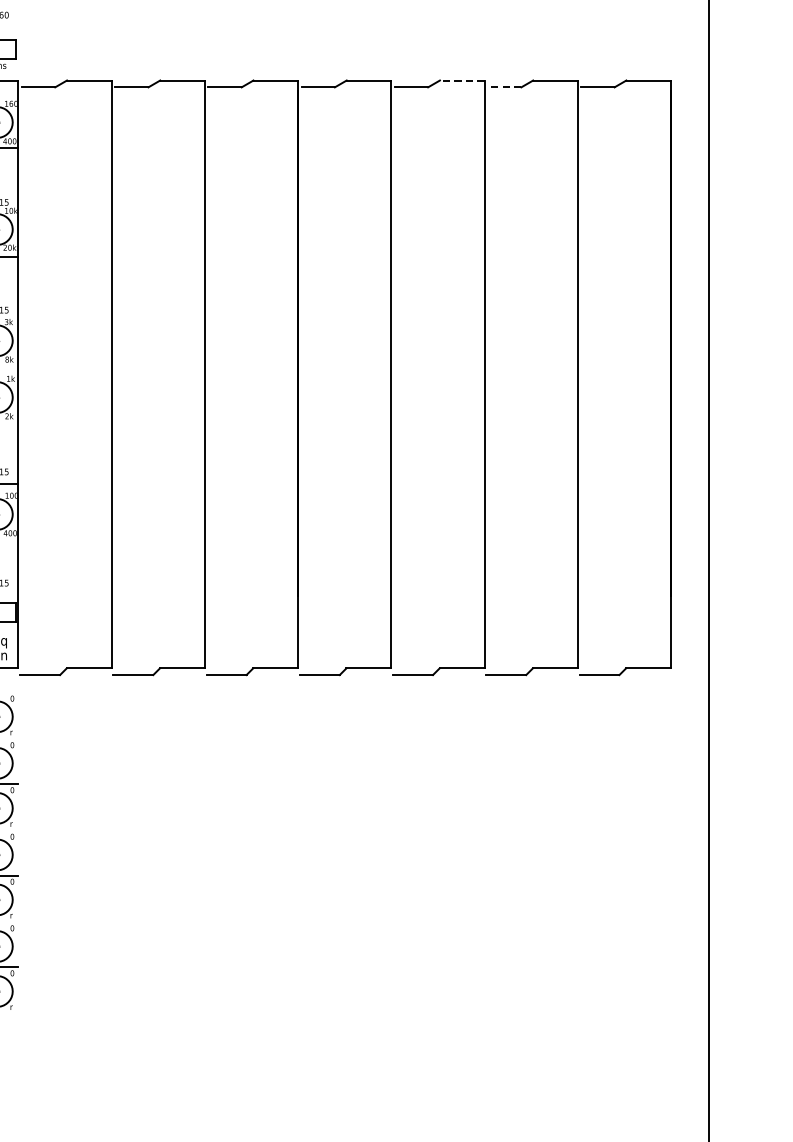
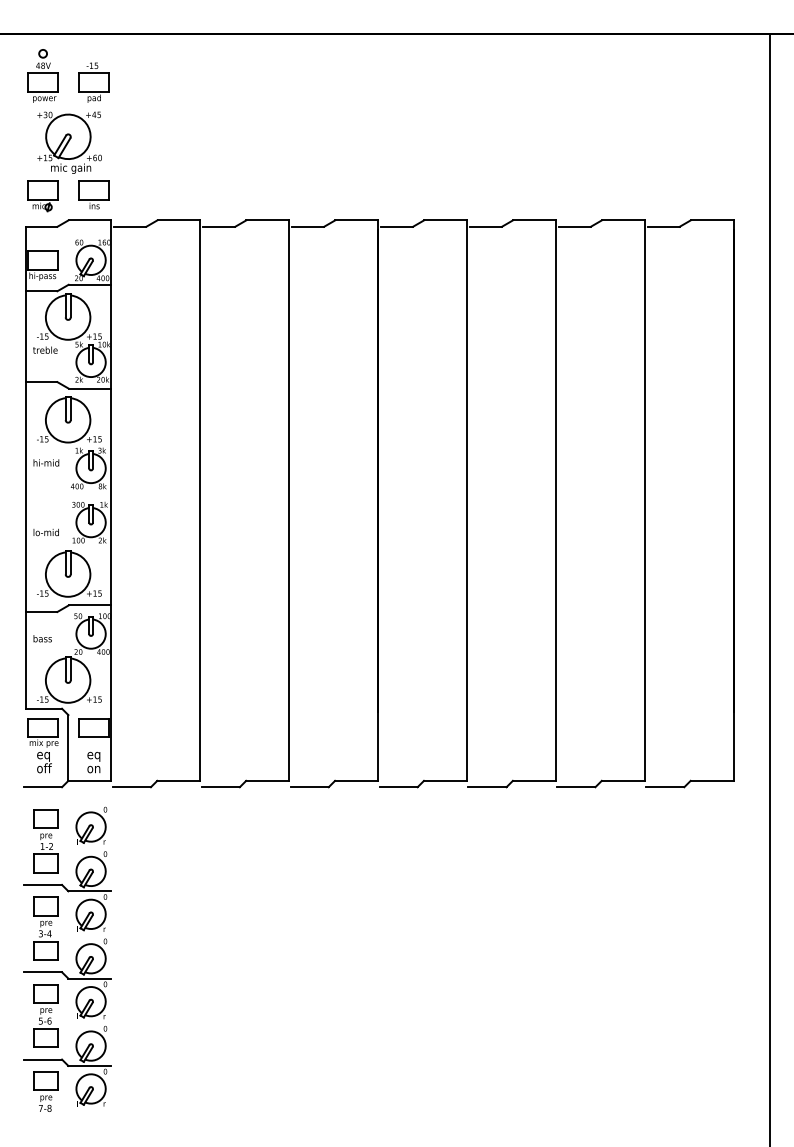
line: (461, 80) -> (533, 220), dashed -> solid
line: (504, 87) -> (574, 226), dashed -> solid

